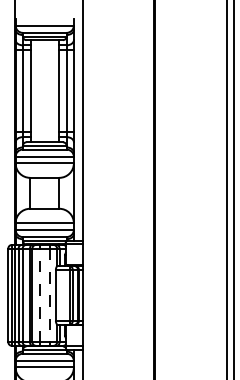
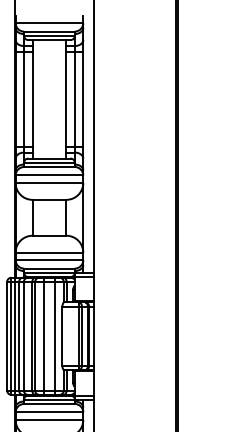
line: (39, 295) -> (43, 336), dashed -> solid
line: (49, 295) -> (54, 336), dashed -> solid

